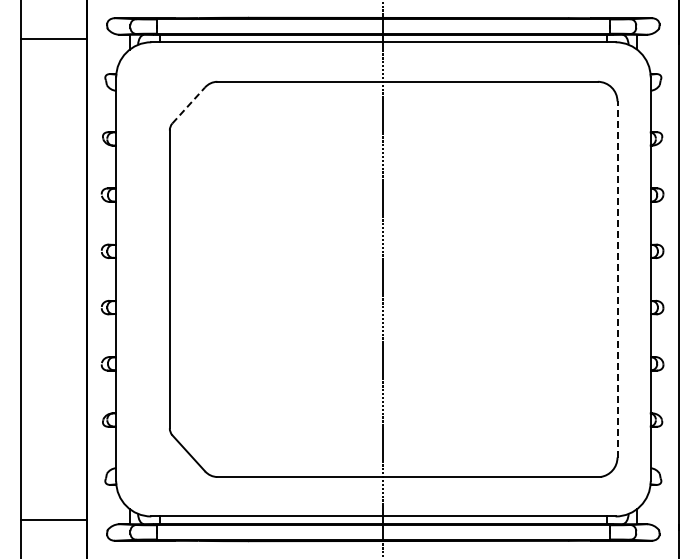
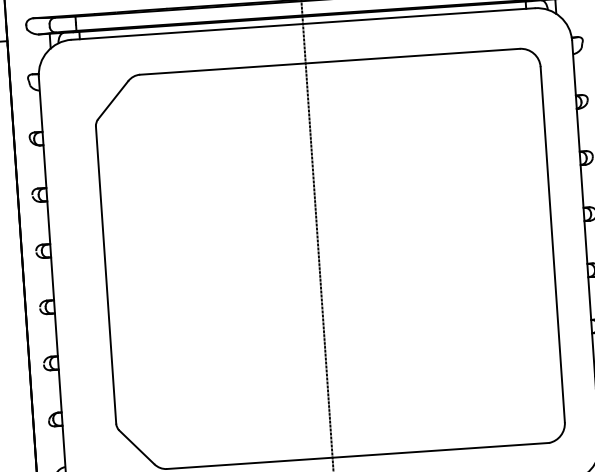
line: (189, 105) -> (113, 100), dashed -> solid
line: (617, 279) -> (552, 244), dashed -> solid

